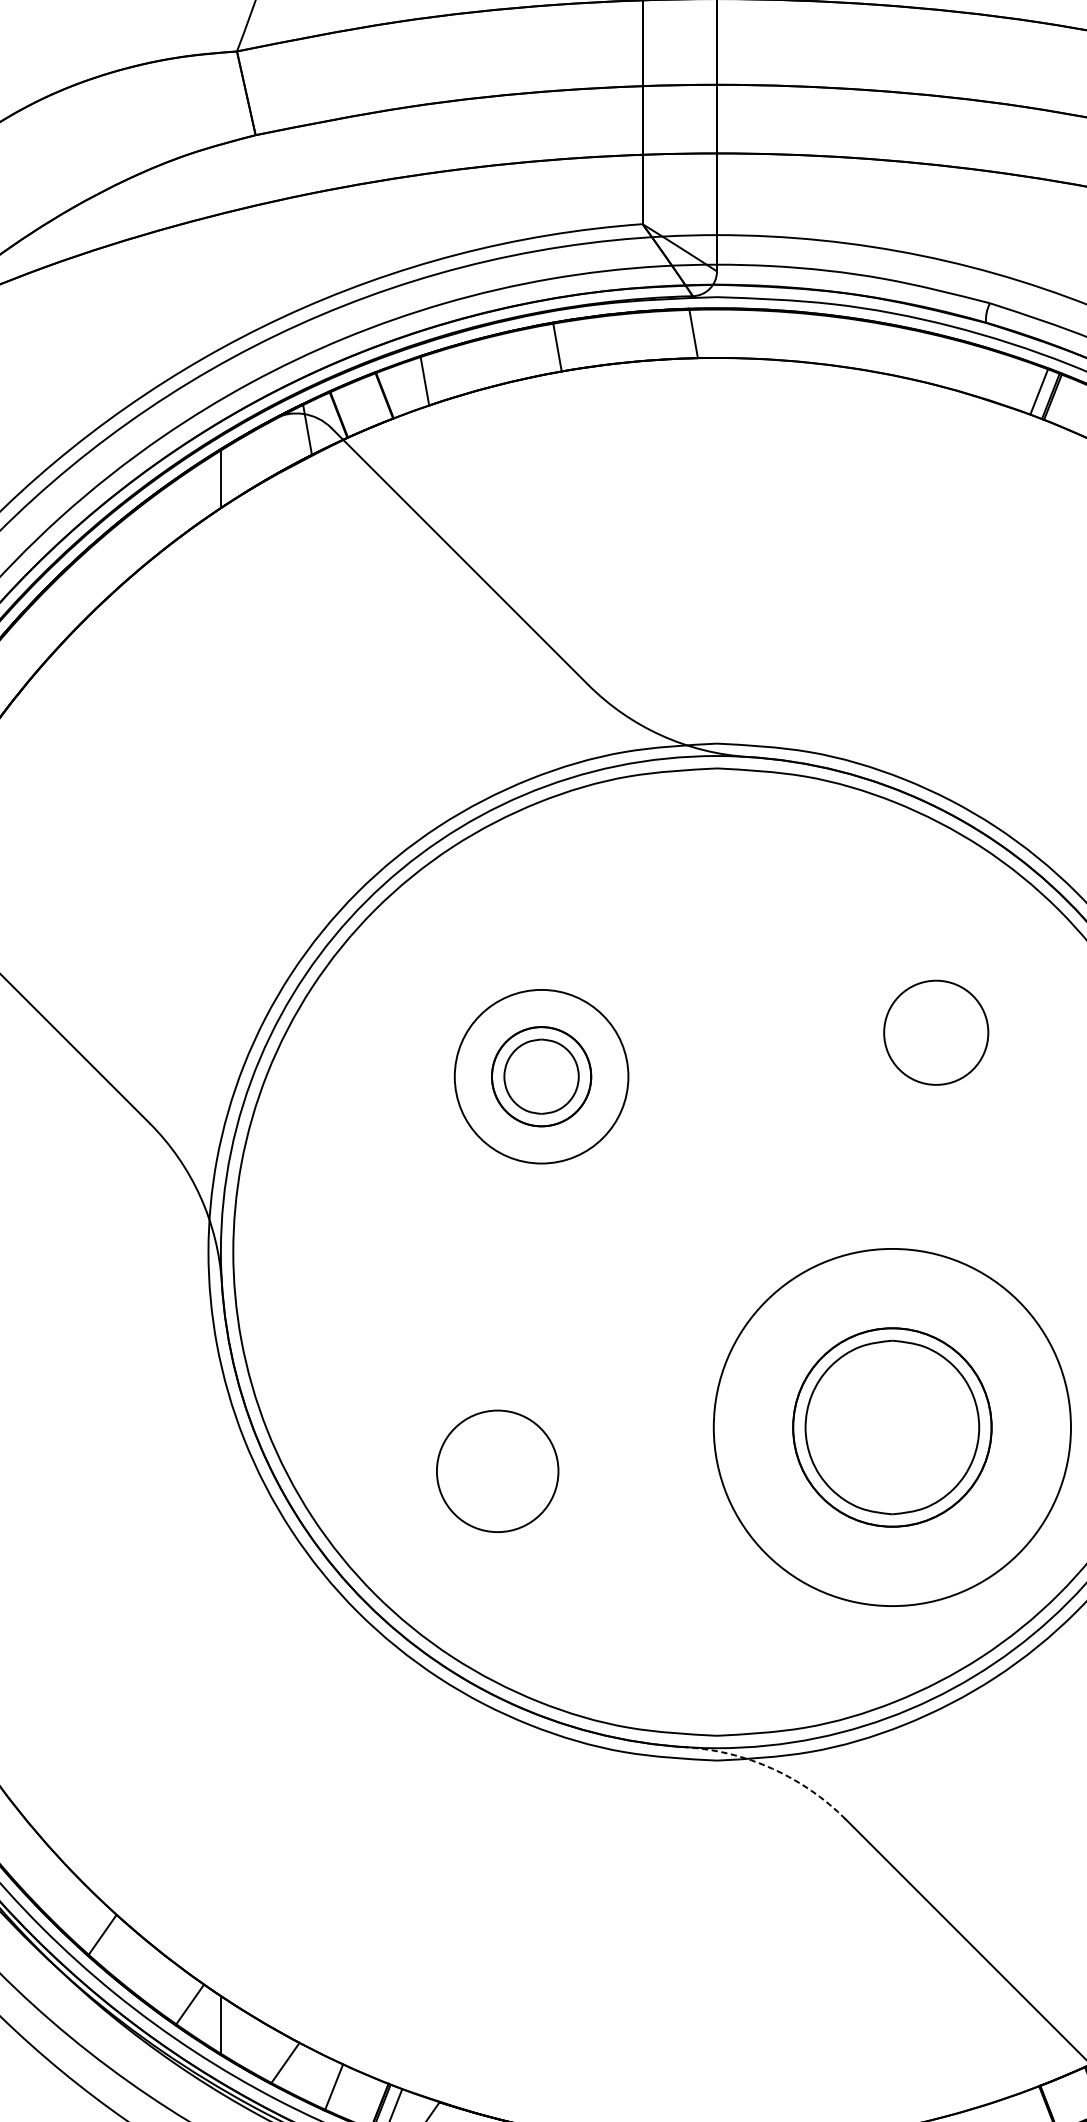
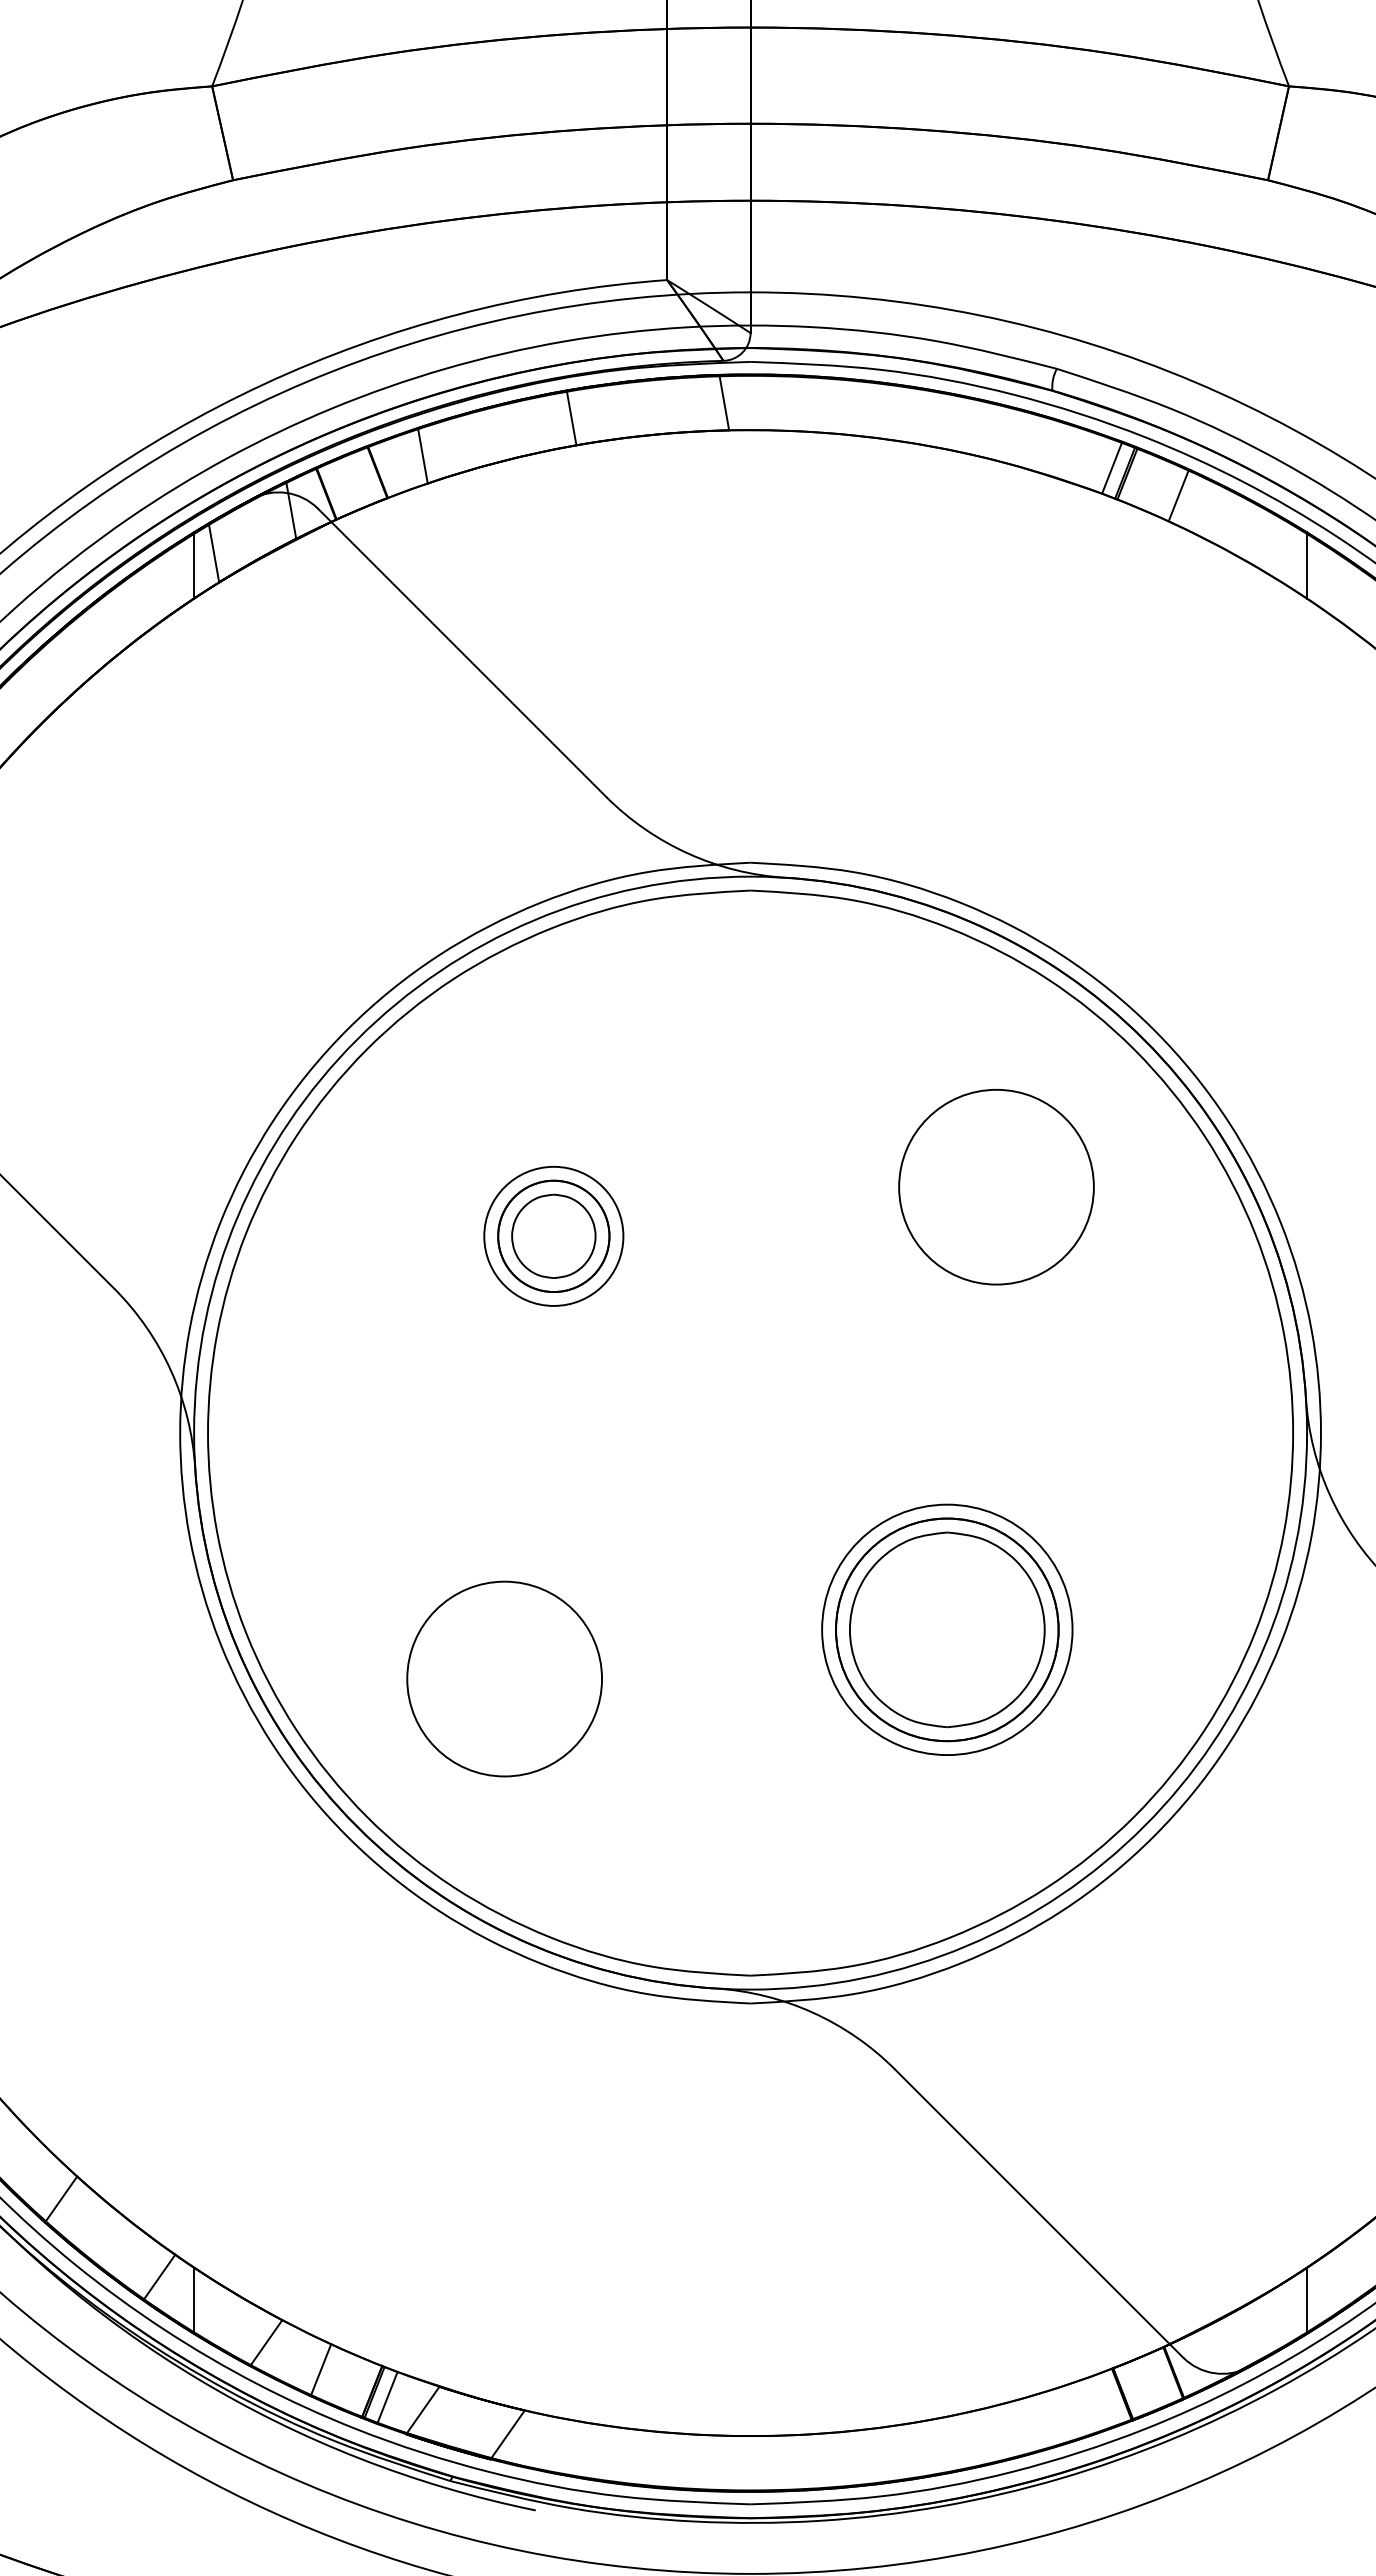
line: (238, 467) -> (213, 552), added
circle: (936, 1032) -> (996, 1186), size x1.67
circle: (541, 1075) -> (553, 1235), size x0.71
circle: (892, 1427) -> (947, 1629), size x0.62
circle: (497, 1470) -> (504, 1678), size x1.43
arc: (772, 1768) -> (812, 2012), dashed -> solid

